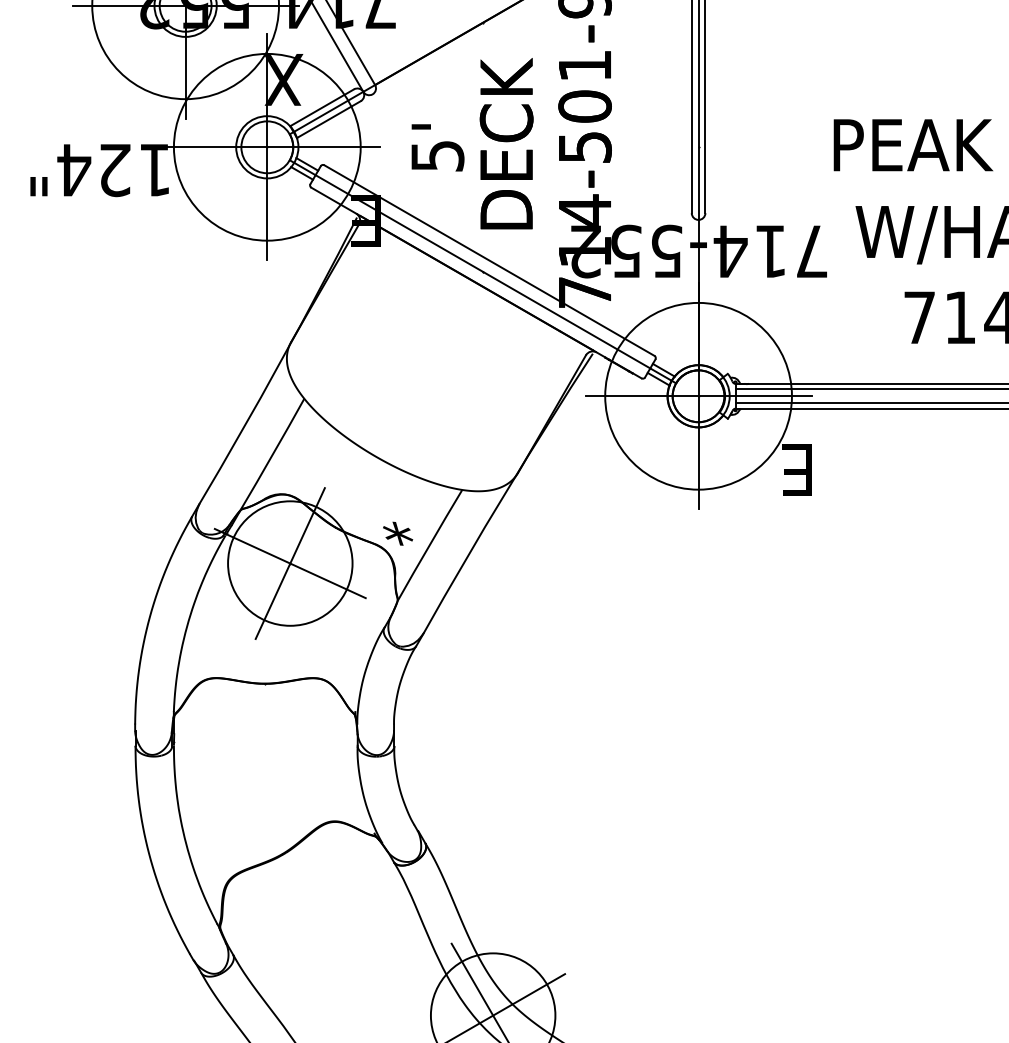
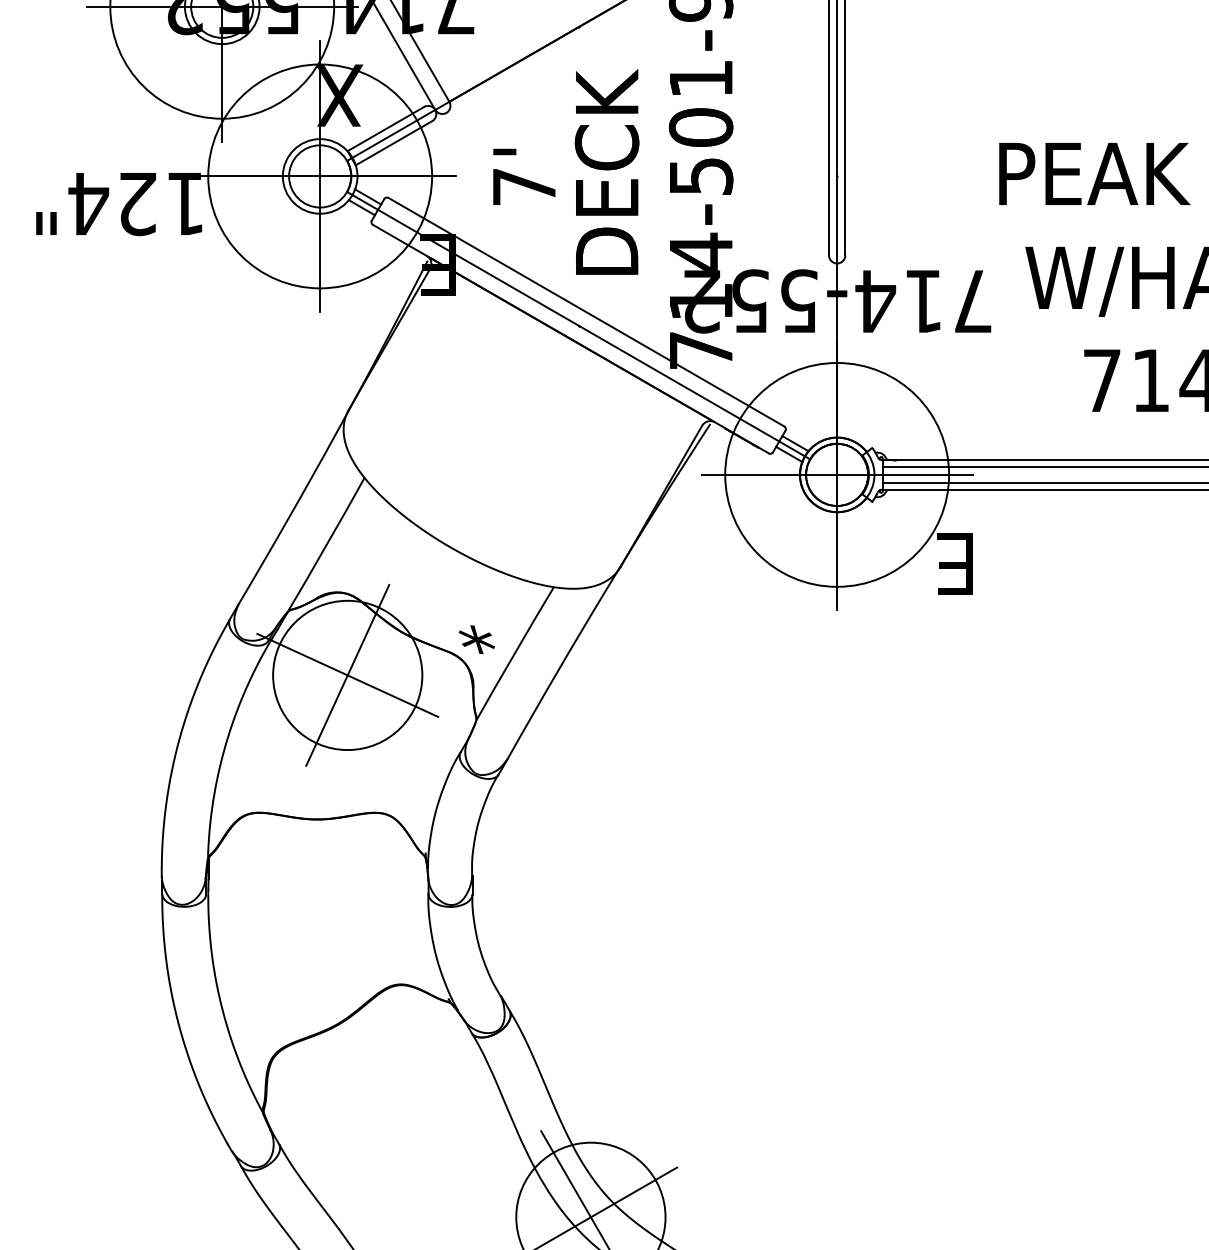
text: (437, 156) -> (524, 187), 5' -> 7'

